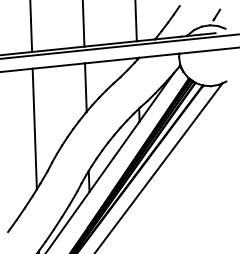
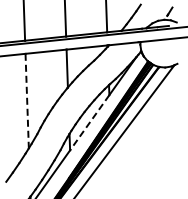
line: (35, 129) -> (27, 101), solid -> dashed
line: (114, 156) -> (89, 122), solid -> dashed

